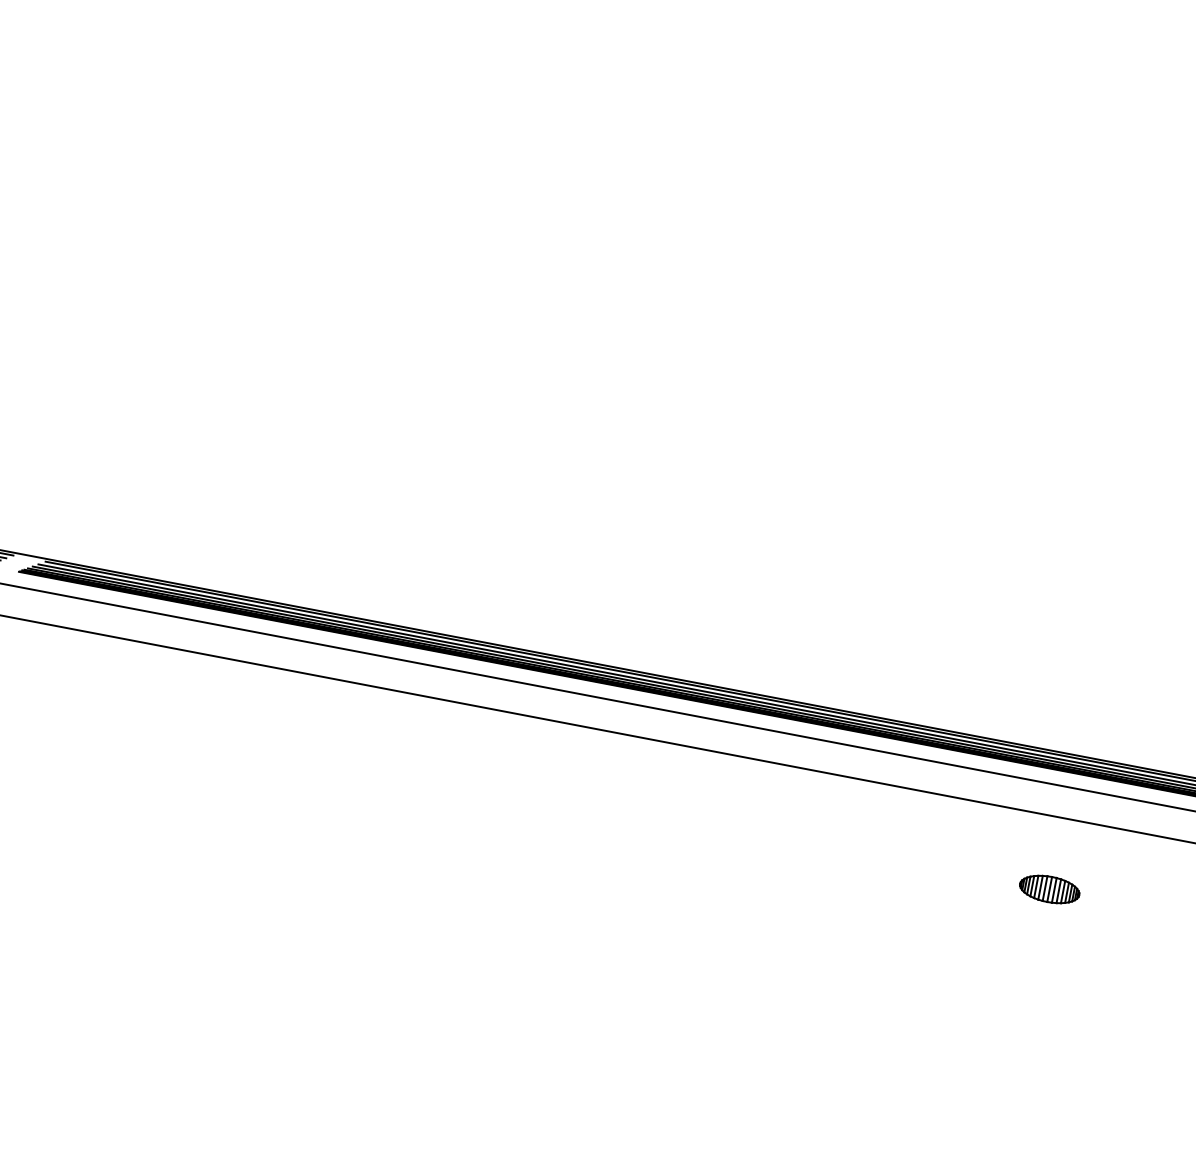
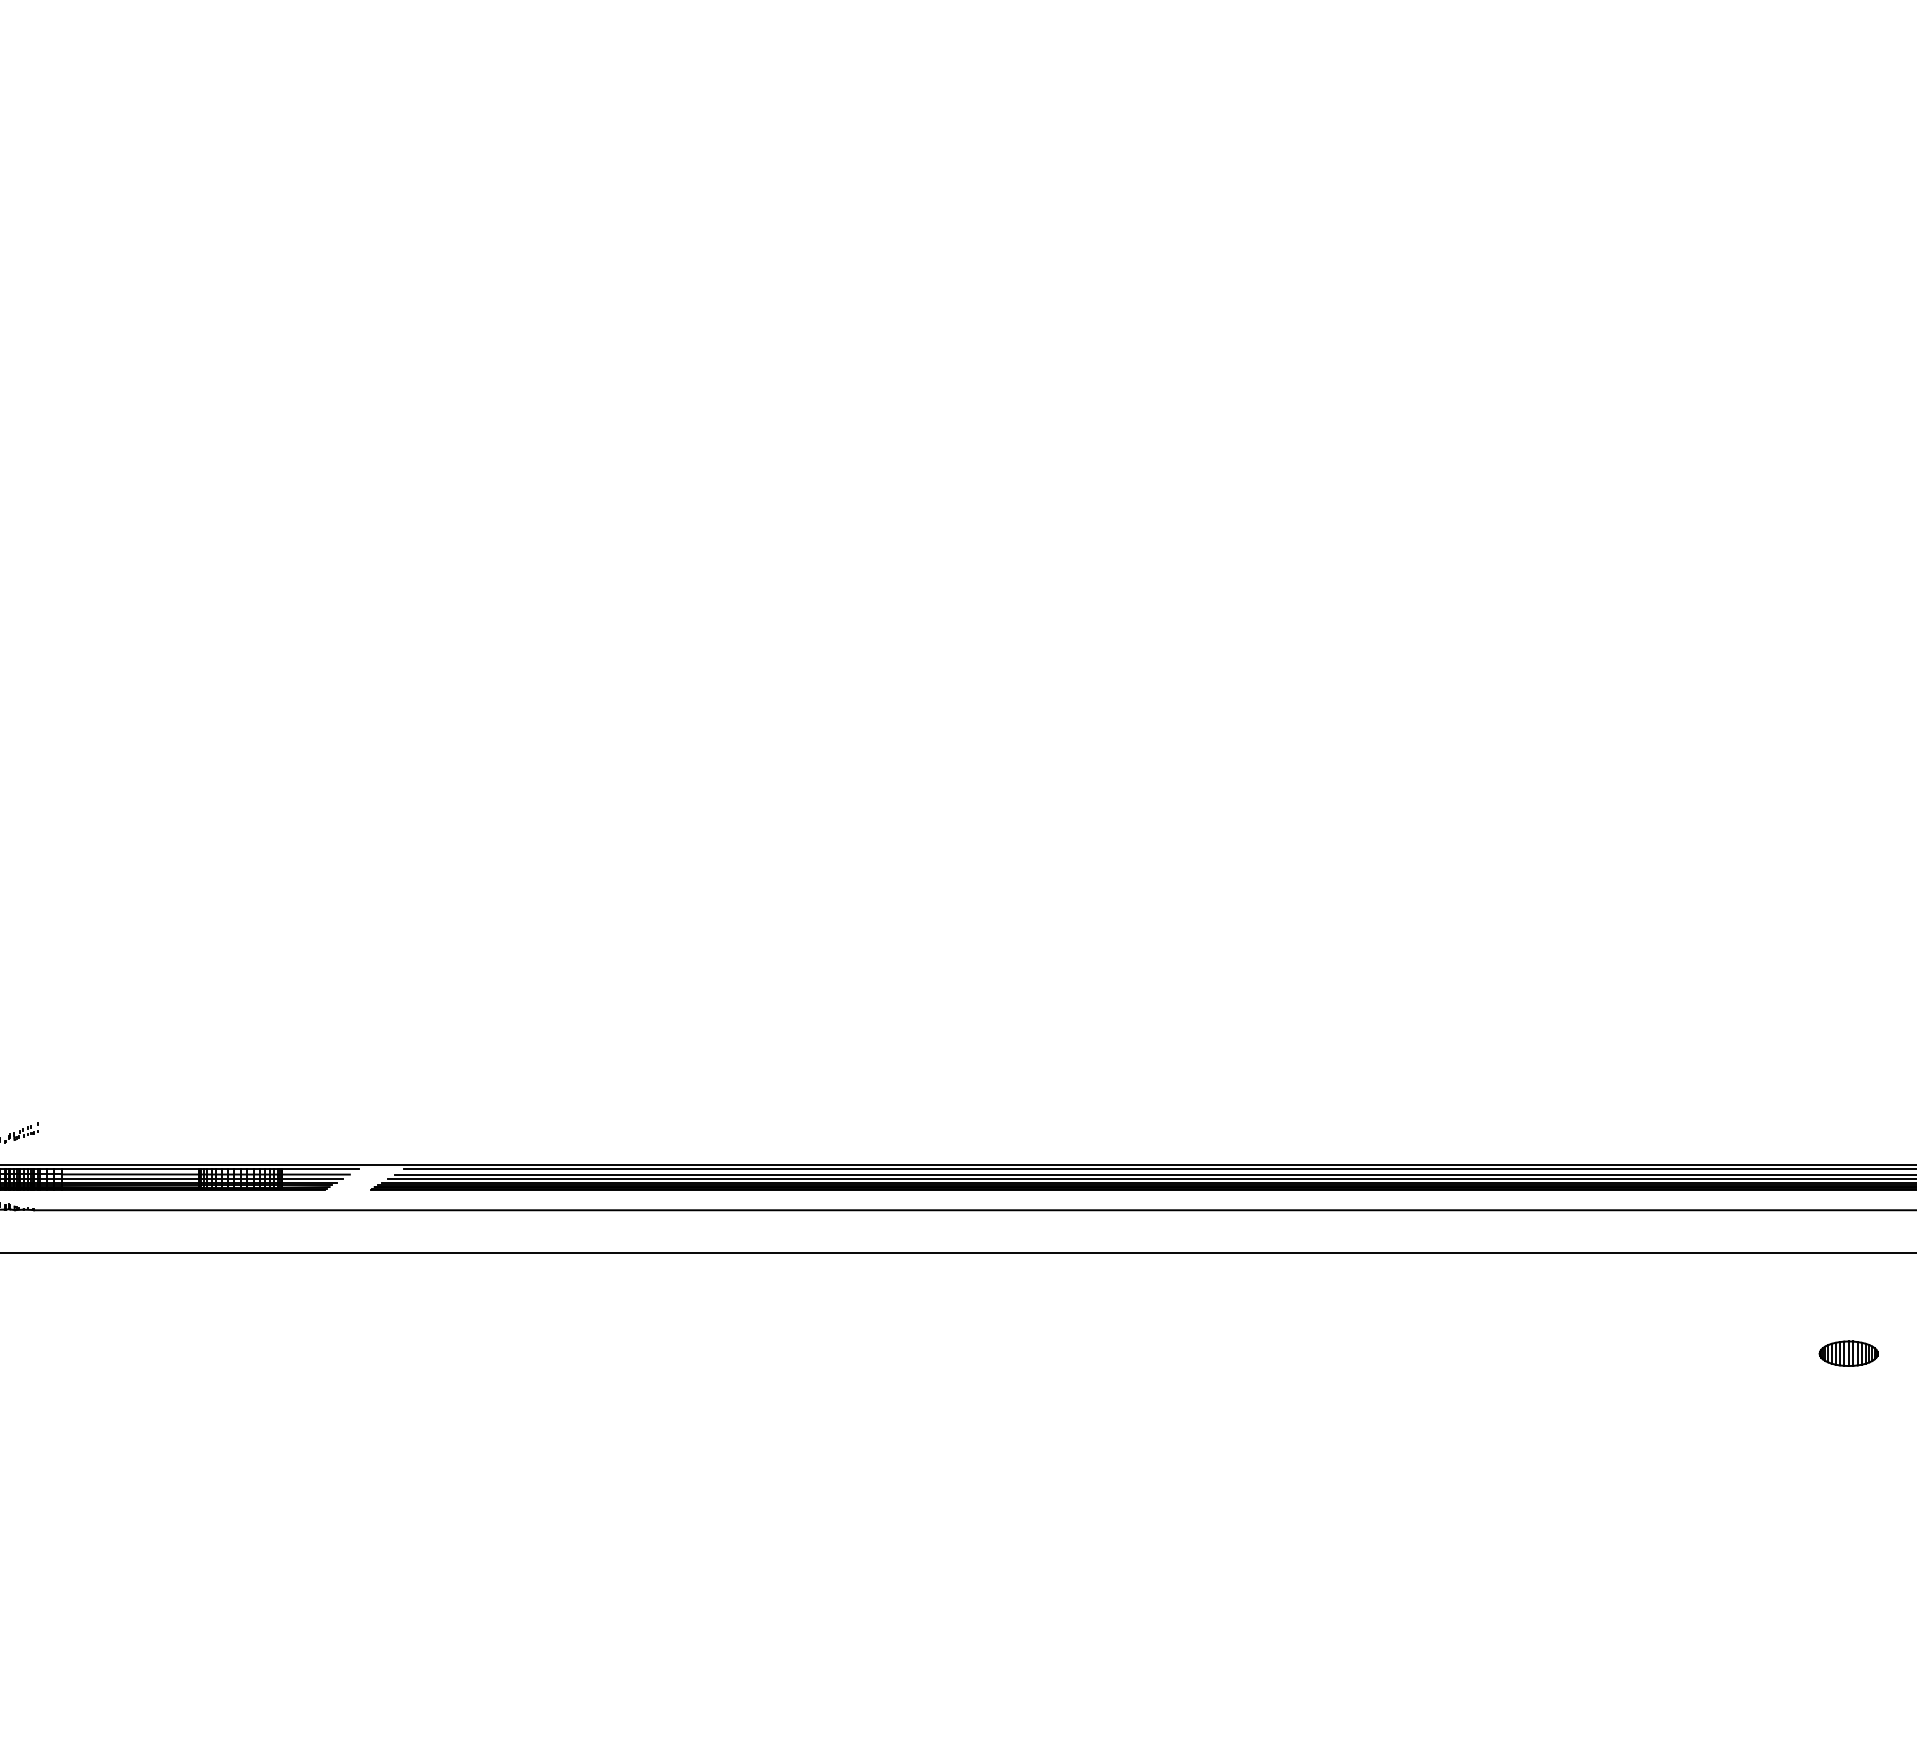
part: (1049, 889) -> (1848, 1353), size x0.7

